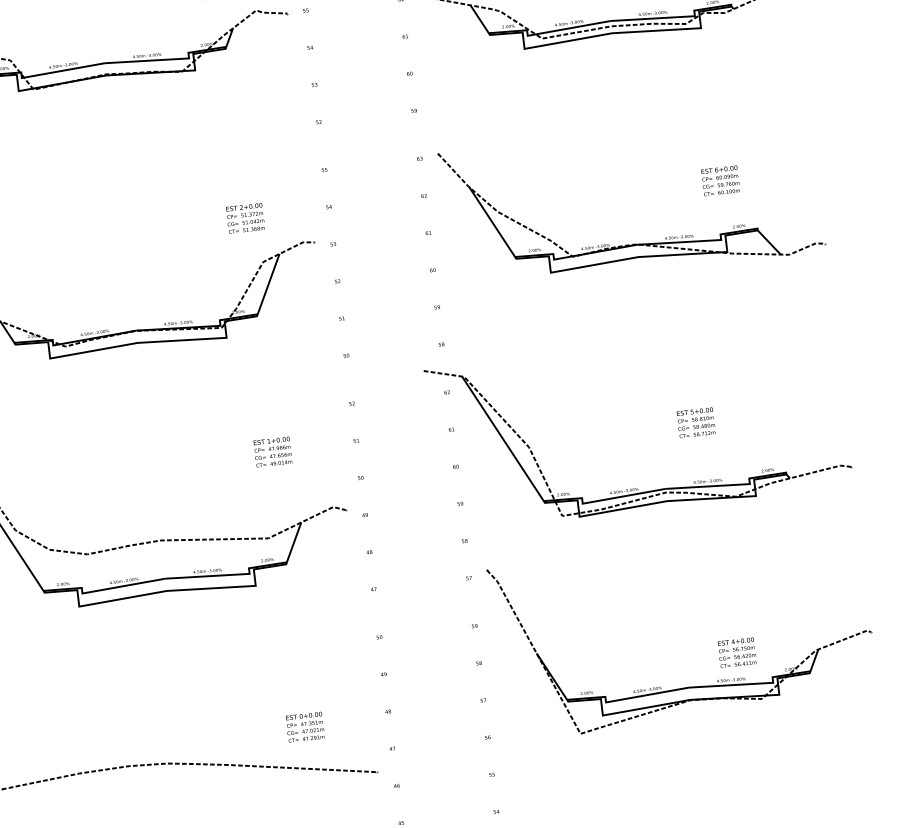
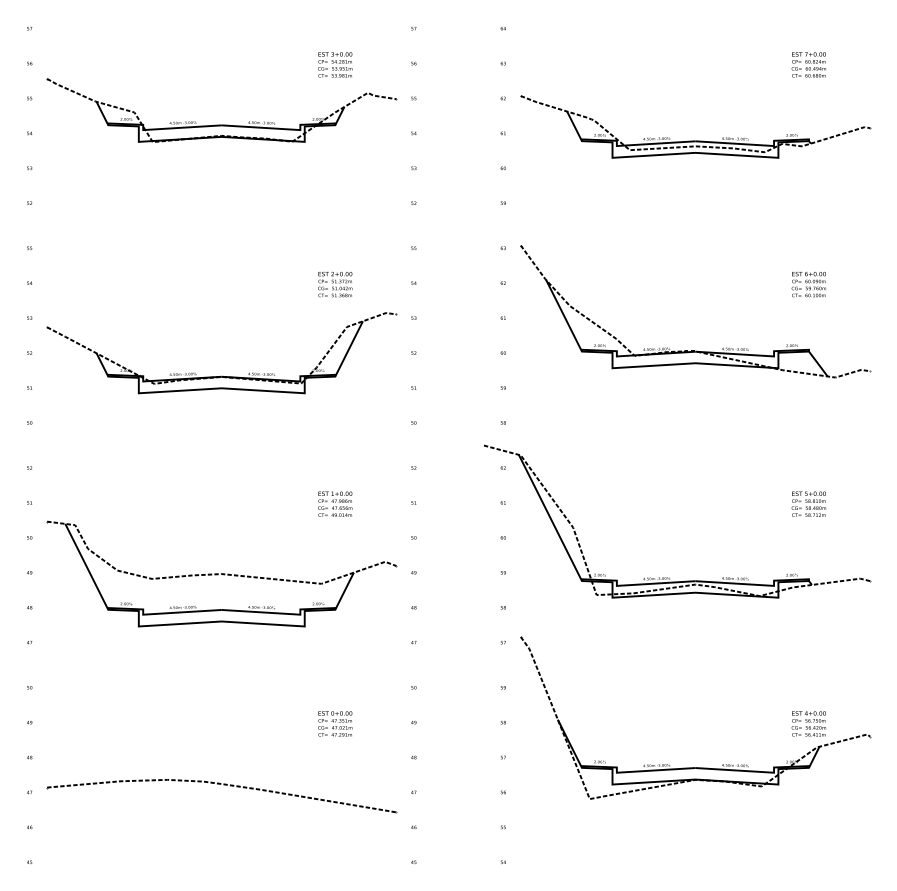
text: (720, 180) -> (808, 284), moved
text: (695, 422) -> (808, 503), moved
text: (736, 652) -> (808, 723), moved
text: (305, 726) -> (335, 723), moved

